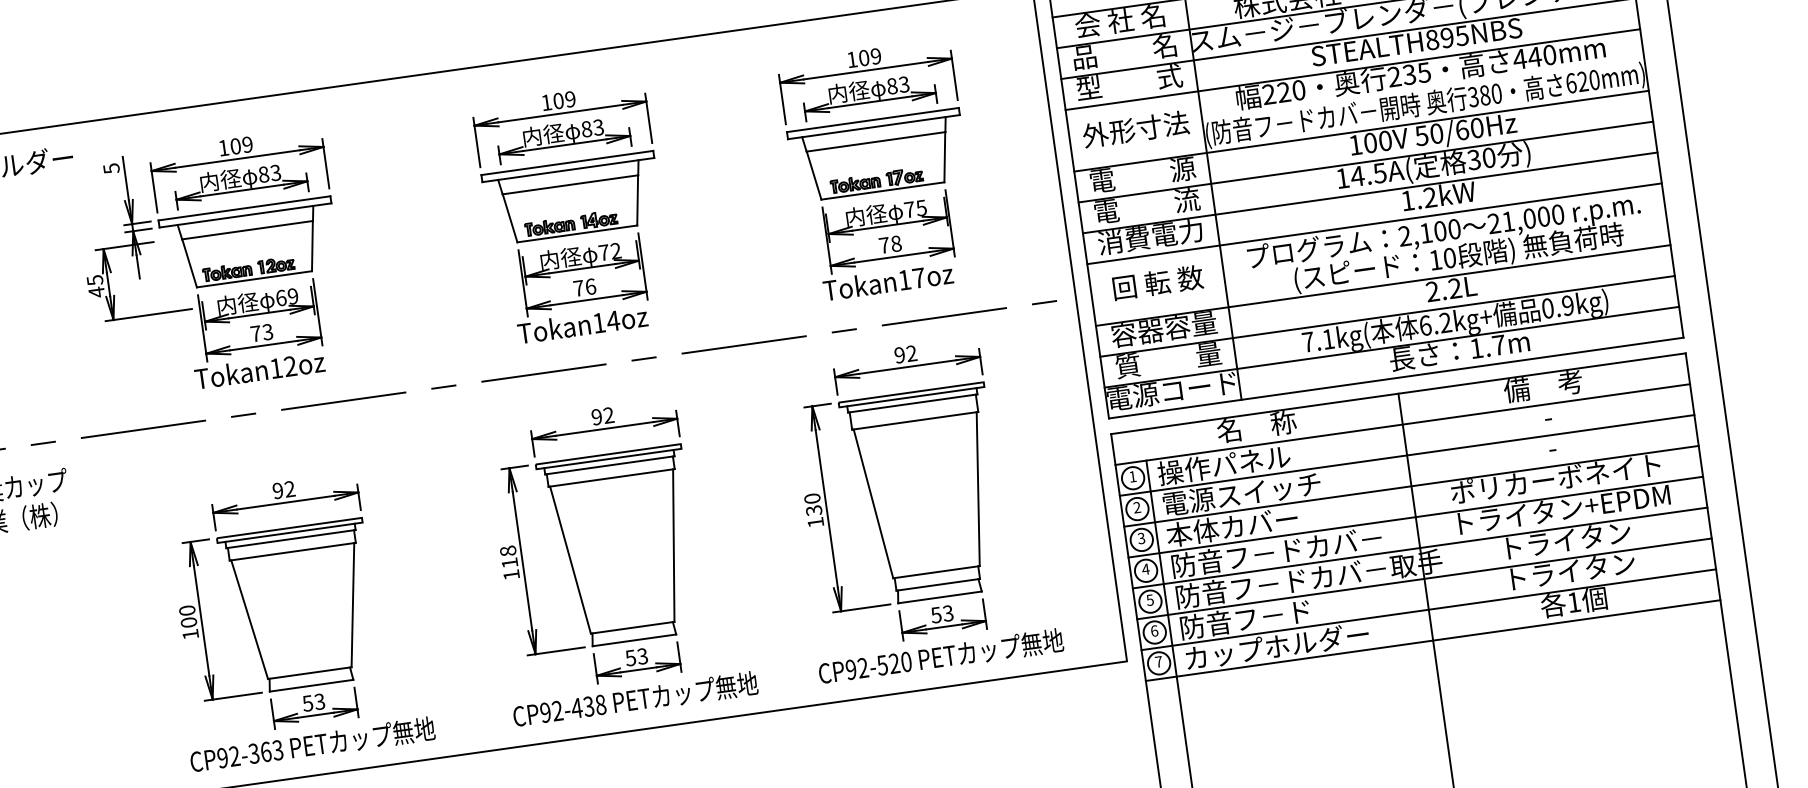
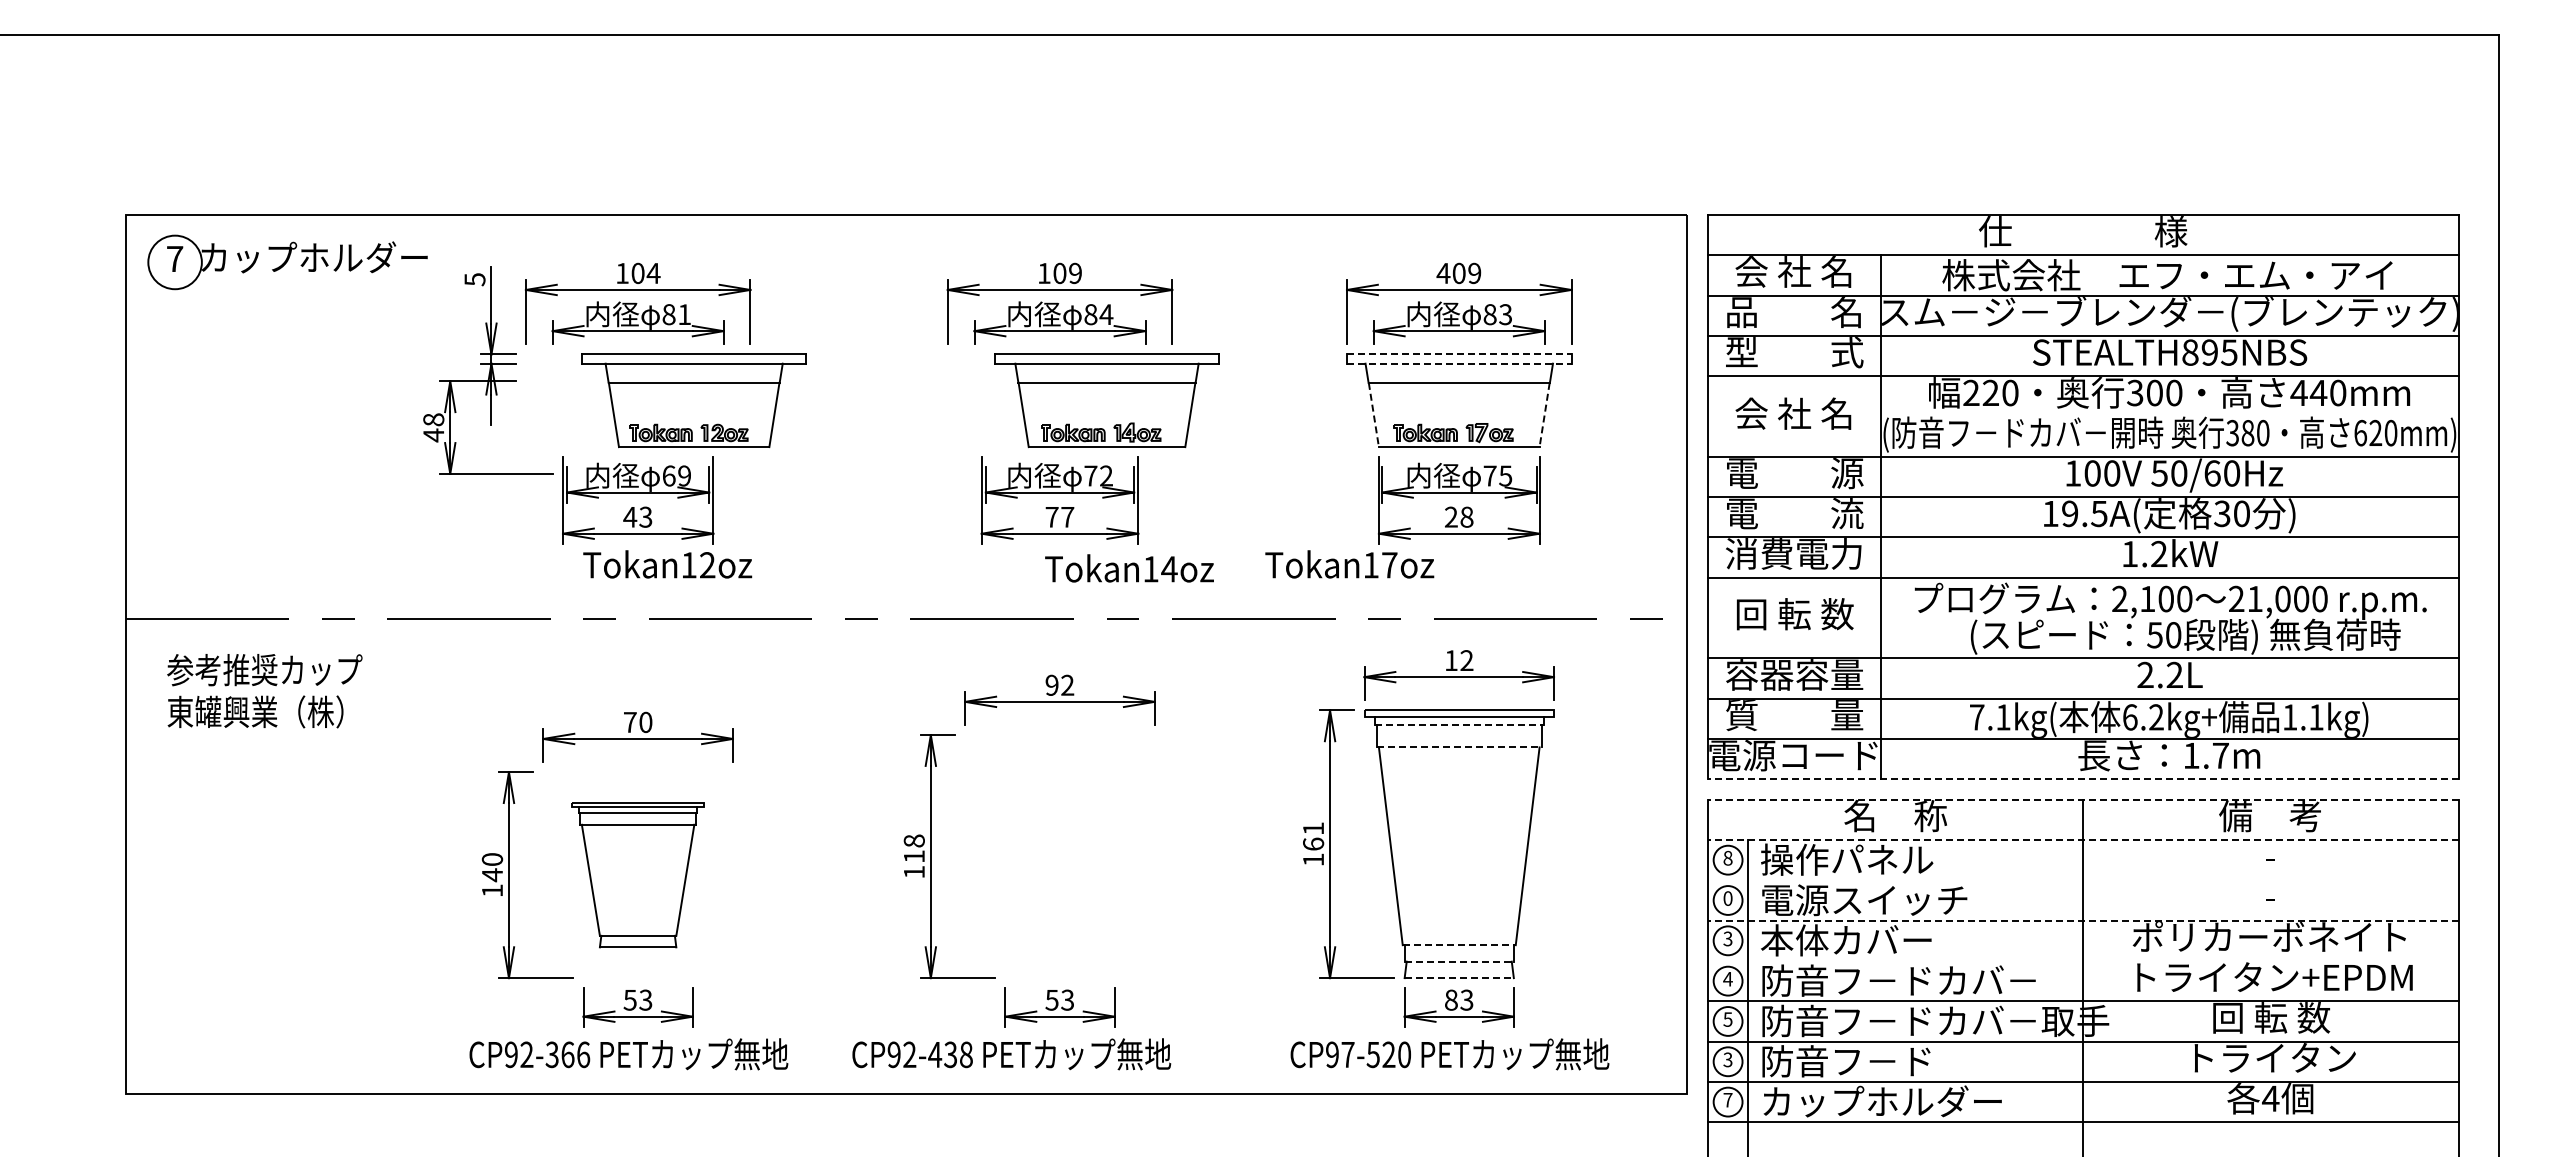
text: (852, 59) -> (1443, 273), 109 -> 409
text: (1409, 74) -> (2154, 392), 235 -> 300
line: (873, 120) -> (1459, 354), solid -> dashed
line: (874, 126) -> (1459, 363), solid -> dashed
text: (598, 127) -> (1106, 314), 83 -> 84
text: (1135, 129) -> (1794, 413), 外形寸法 -> 会 社 名
text: (247, 144) -> (653, 273), 109 -> 104
line: (944, 157) -> (1544, 415), solid -> dashed
text: (275, 172) -> (684, 314), 83 -> 81
line: (813, 176) -> (1373, 415), solid -> dashed
text: (1357, 176) -> (2069, 513), 14.5A( -> 19.5A(
part: (571, 198) -> (1106, 400), moved
part: (248, 243) -> (693, 400), moved
text: (884, 244) -> (1451, 516), 78 -> 28
text: (1435, 260) -> (2154, 635), 10 -> 50
text: (94, 280) -> (433, 419), 45 -> 48
text: (888, 281) -> (1349, 564), moved
text: (590, 286) -> (1067, 516), 76 -> 77
text: (1558, 307) -> (2303, 717), 0.9kg) -> 1.1kg)
text: (582, 324) -> (1129, 568), moved
text: (256, 334) -> (630, 517), 73 -> 43
text: (899, 355) -> (1451, 660), 92 -> 12
text: (259, 370) -> (667, 564), moved
line: (1395, 378) -> (2082, 779), solid -> dashed
line: (1397, 393) -> (2082, 799), solid -> dashed
line: (912, 403) -> (1459, 724), solid -> dashed
line: (915, 420) -> (1459, 747), solid -> dashed
line: (1402, 425) -> (2082, 840), solid -> dashed
line: (1406, 455) -> (2082, 880), removed
text: (1132, 476) -> (1727, 857), 1 -> 8
line: (1410, 486) -> (2082, 920), solid -> dashed
text: (283, 490) -> (637, 722), 92 -> 70
text: (813, 504) -> (1313, 836), 130 -> 161
text: (1136, 507) -> (1727, 898), 2 -> 0
line: (1415, 516) -> (2082, 960), removed
text: (1568, 539) -> (2274, 1017), トライタン -> 回 転 数
part: (620, 547) -> (1059, 856), removed
line: (936, 572) -> (1459, 945), solid -> dashed
line: (938, 584) -> (1459, 961), solid -> dashed
line: (940, 597) -> (1459, 978), solid -> dashed
text: (1573, 602) -> (2270, 1098), 1 -> 4
part: (300, 607) -> (637, 875), size x0.7
text: (935, 614) -> (1450, 999), 53 -> 83
text: (189, 622) -> (492, 875), 100 -> 140
text: (1154, 630) -> (1727, 1059), 6 -> 3
text: (862, 667) -> (1347, 1054), CP92-520 -> CP97-520
text: (635, 699) -> (1011, 1054), moved
text: (277, 750) -> (583, 1054), CP92-363 -> CP92-366

